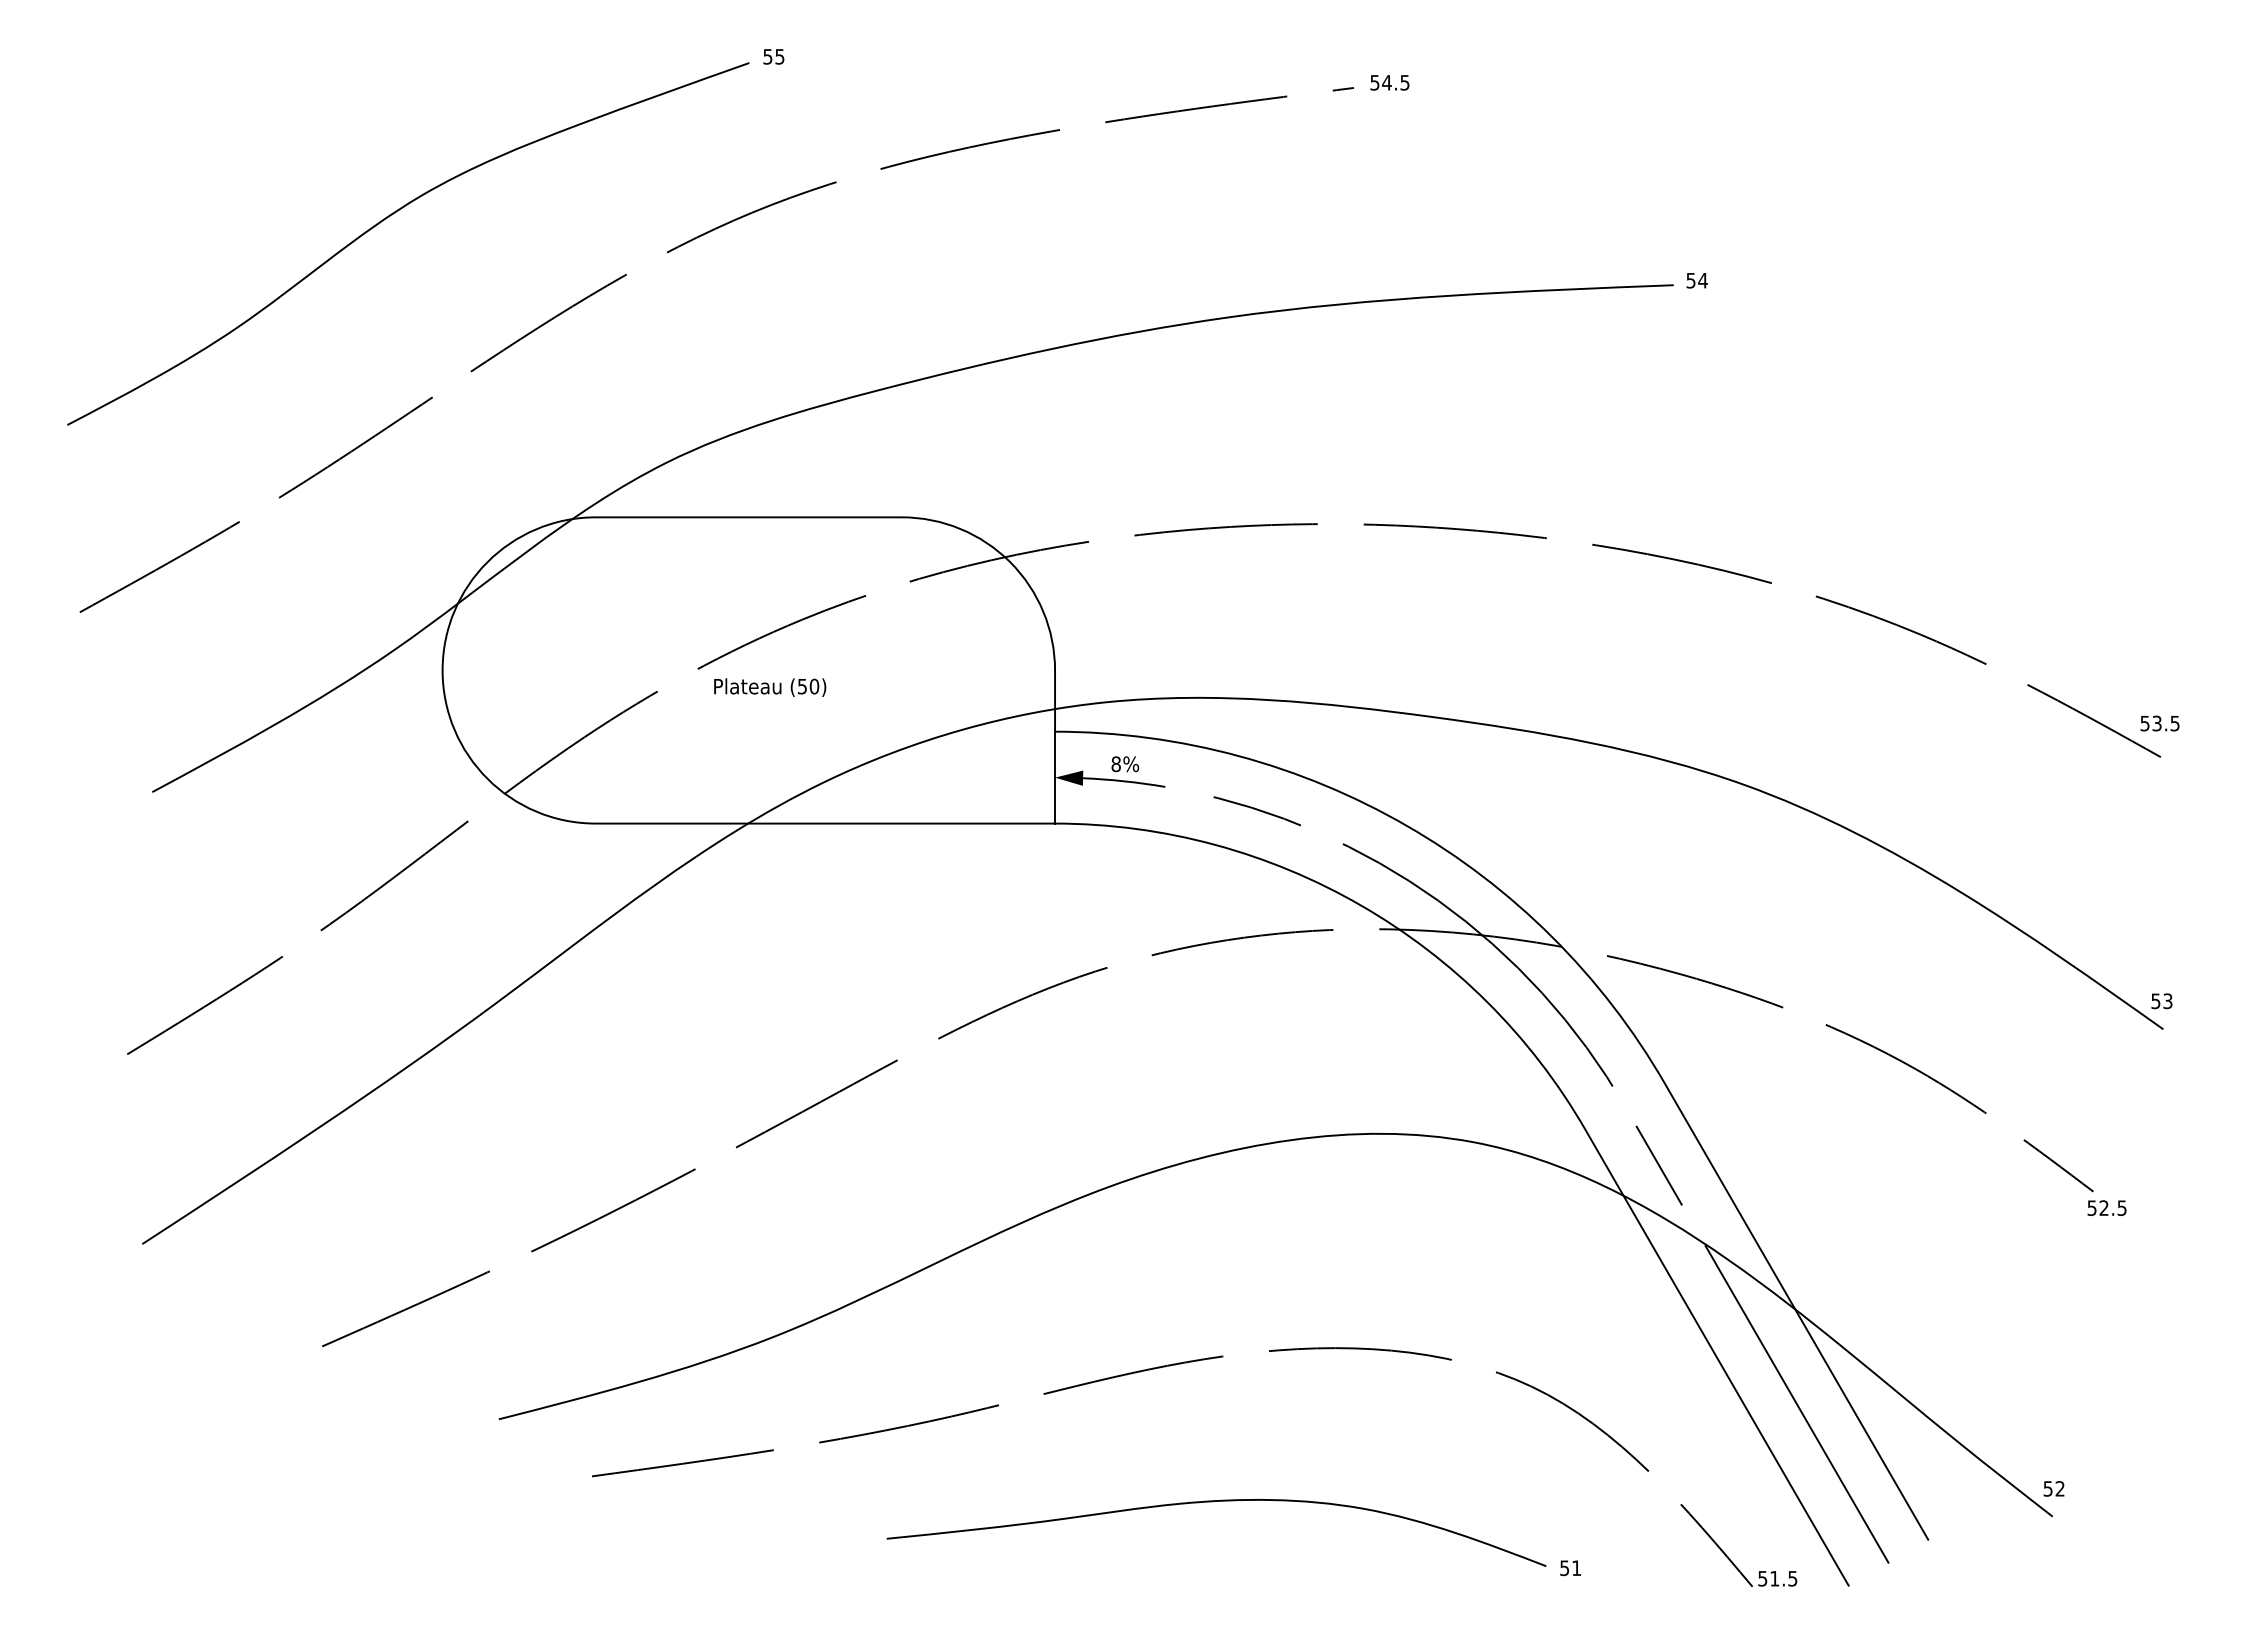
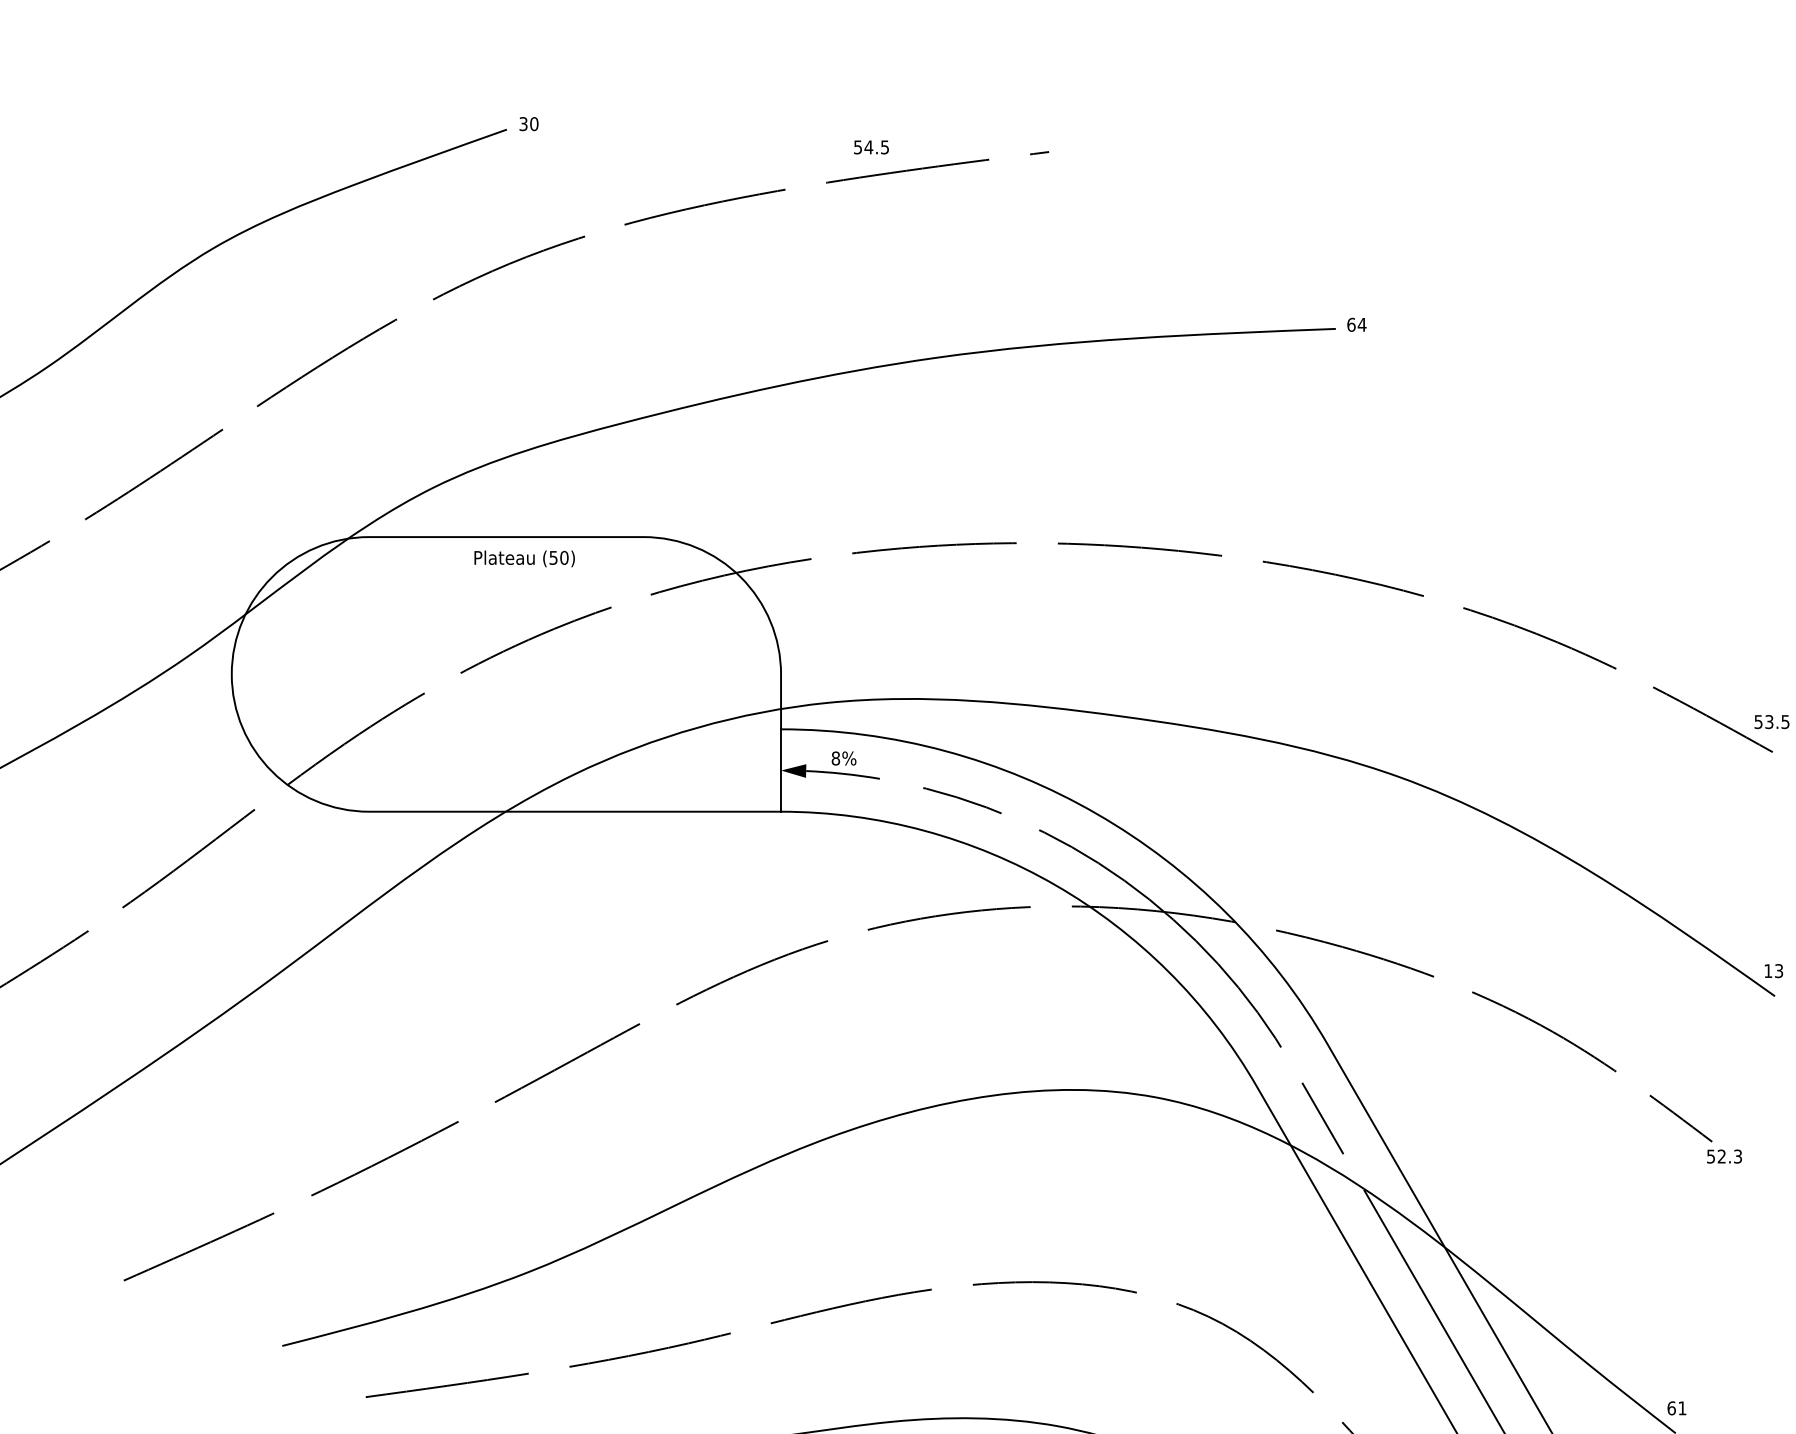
text: (773, 56) -> (528, 123), 55 -> 30
text: (1389, 82) -> (871, 147), moved
text: (1690, 280) -> (1350, 324), 54 -> 64
text: (770, 687) -> (524, 558), moved
text: (2155, 1001) -> (1767, 971), 53 -> 13
text: (2122, 1207) -> (1738, 1156), 52.5 -> 52.3
text: (2053, 1488) -> (1676, 1408), 52 -> 61

